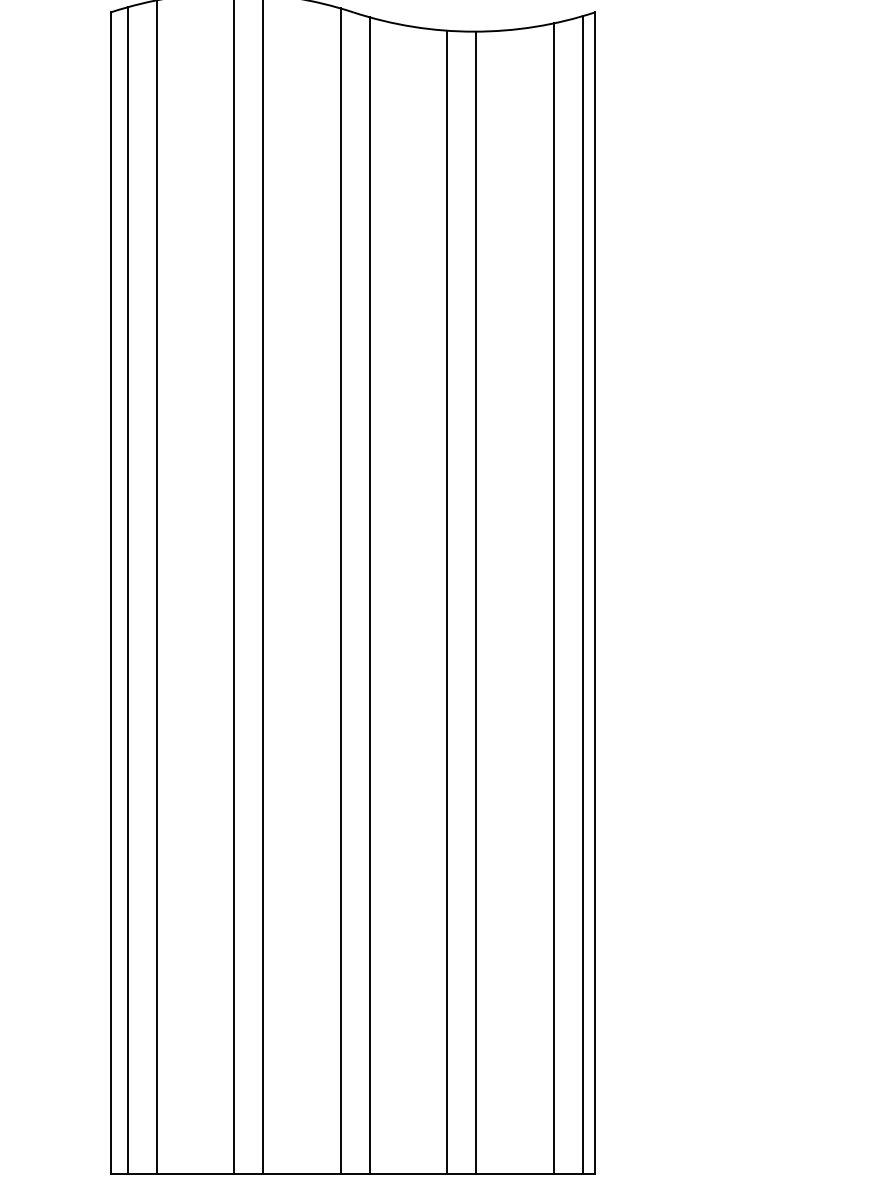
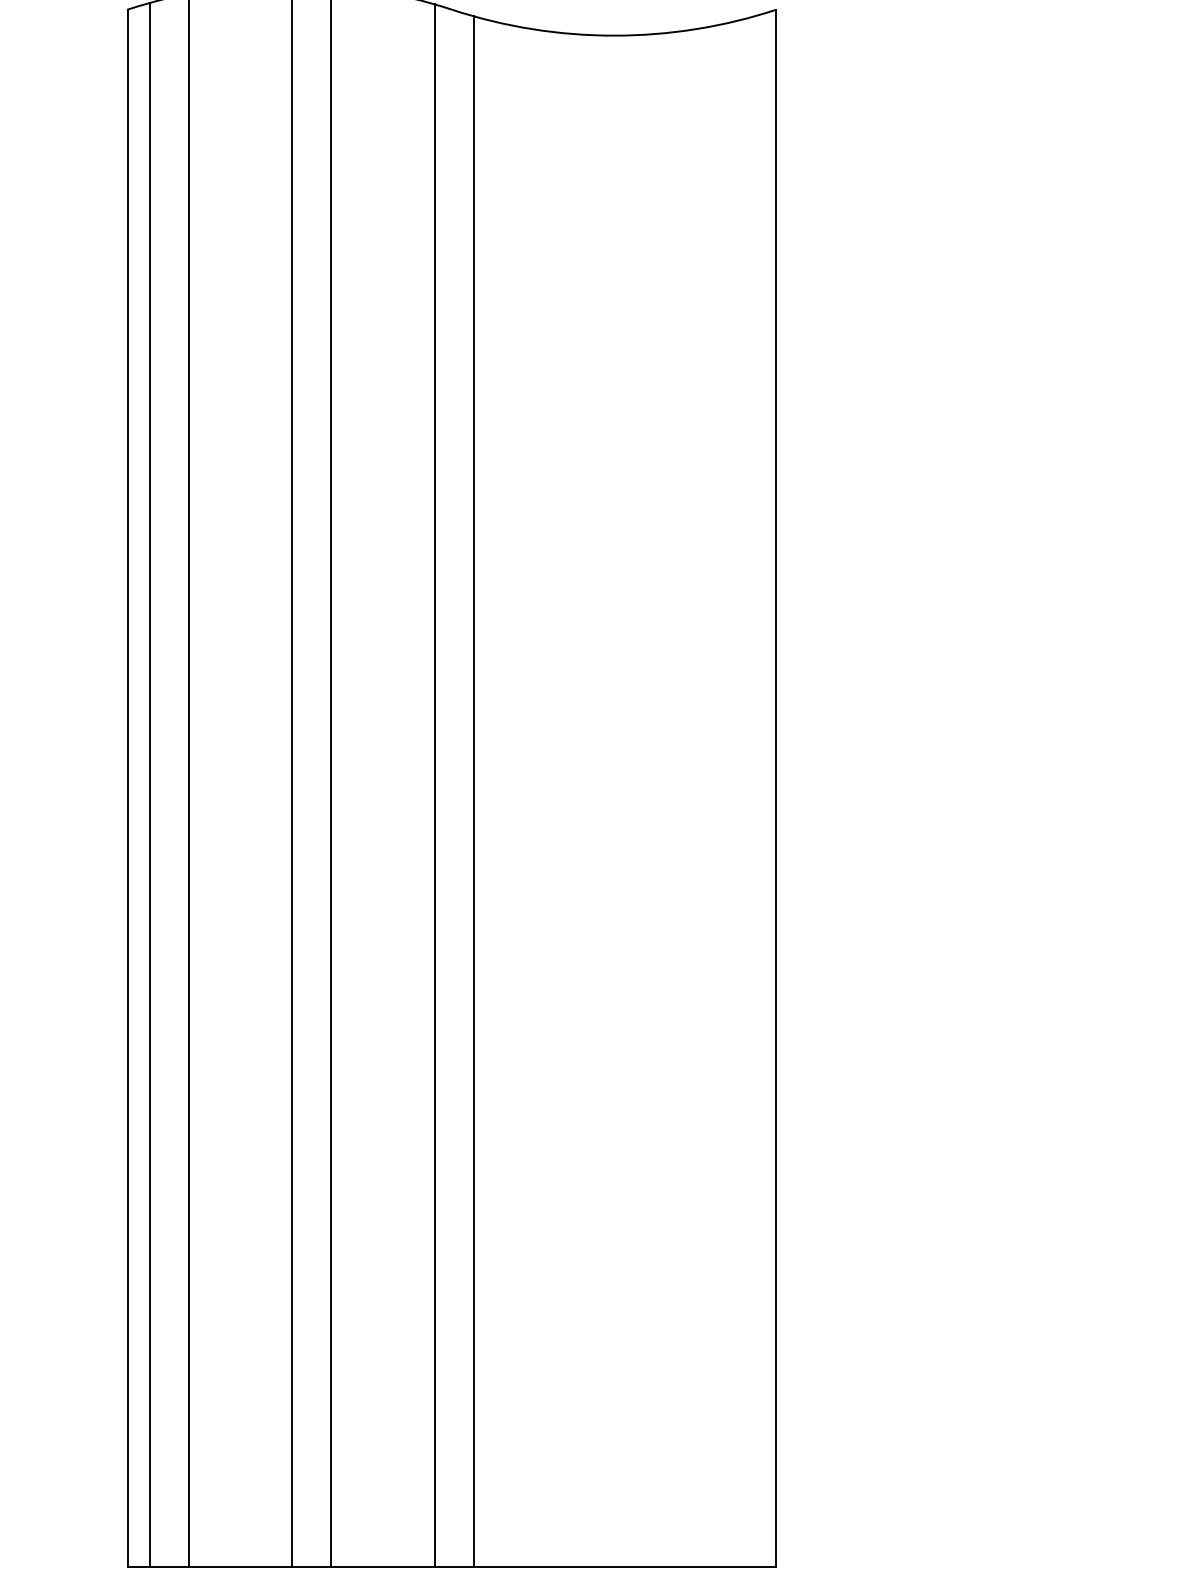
line: (582, 595) -> (759, 791), removed
line: (553, 598) -> (720, 795), removed
line: (447, 602) -> (578, 800), removed
line: (476, 602) -> (617, 800), removed

